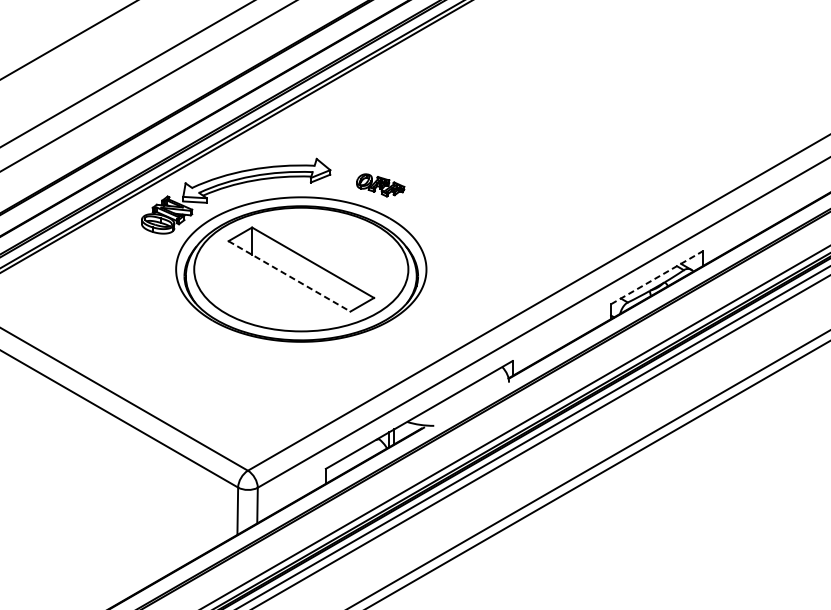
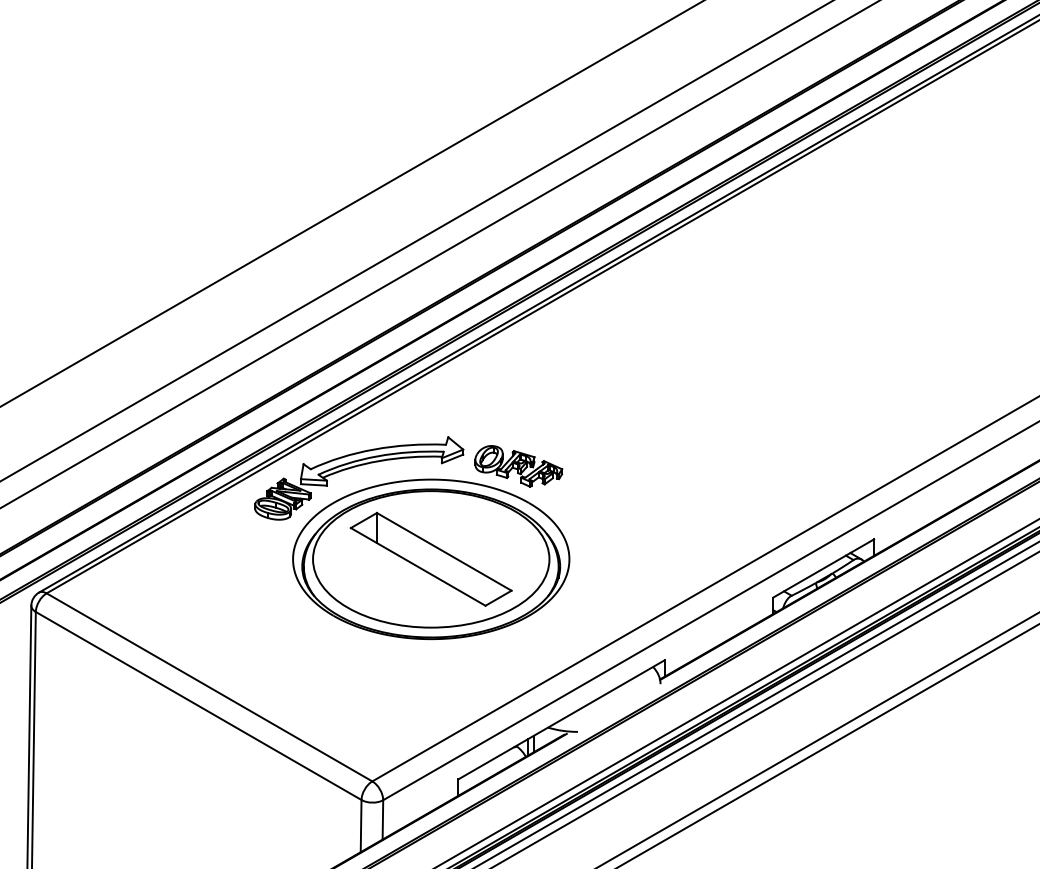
part: (380, 185) -> (518, 466), size x1.67
line: (289, 276) -> (418, 566), dashed -> solid
line: (657, 277) -> (824, 568), dashed -> solid

